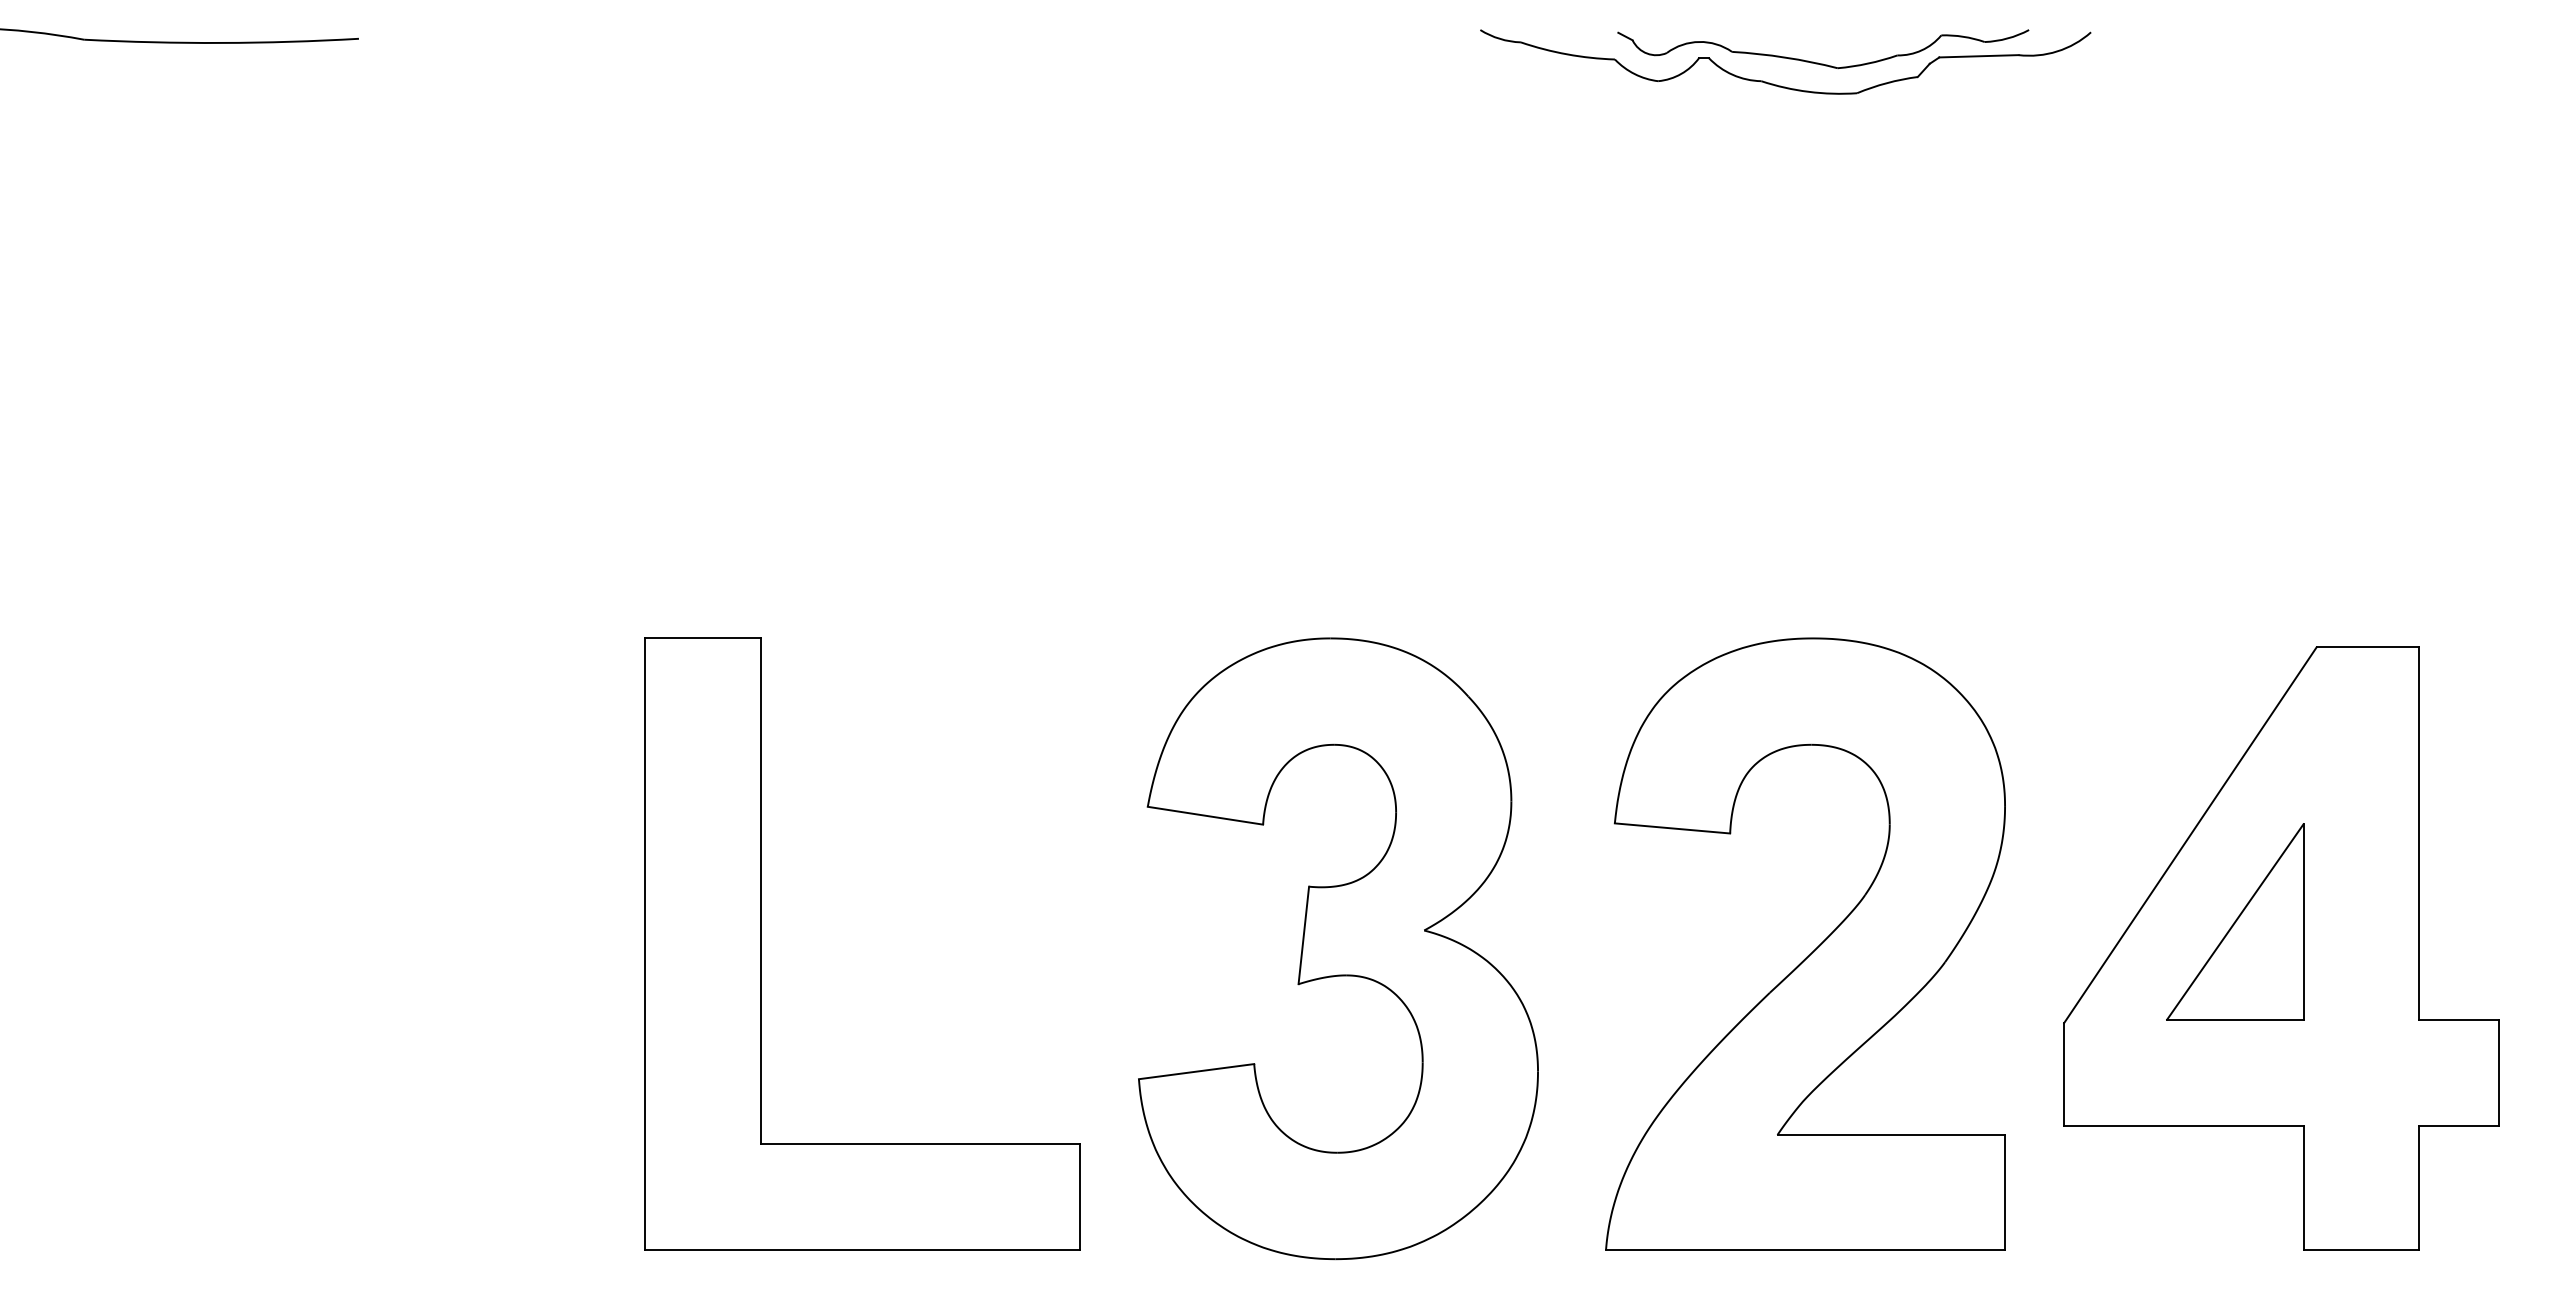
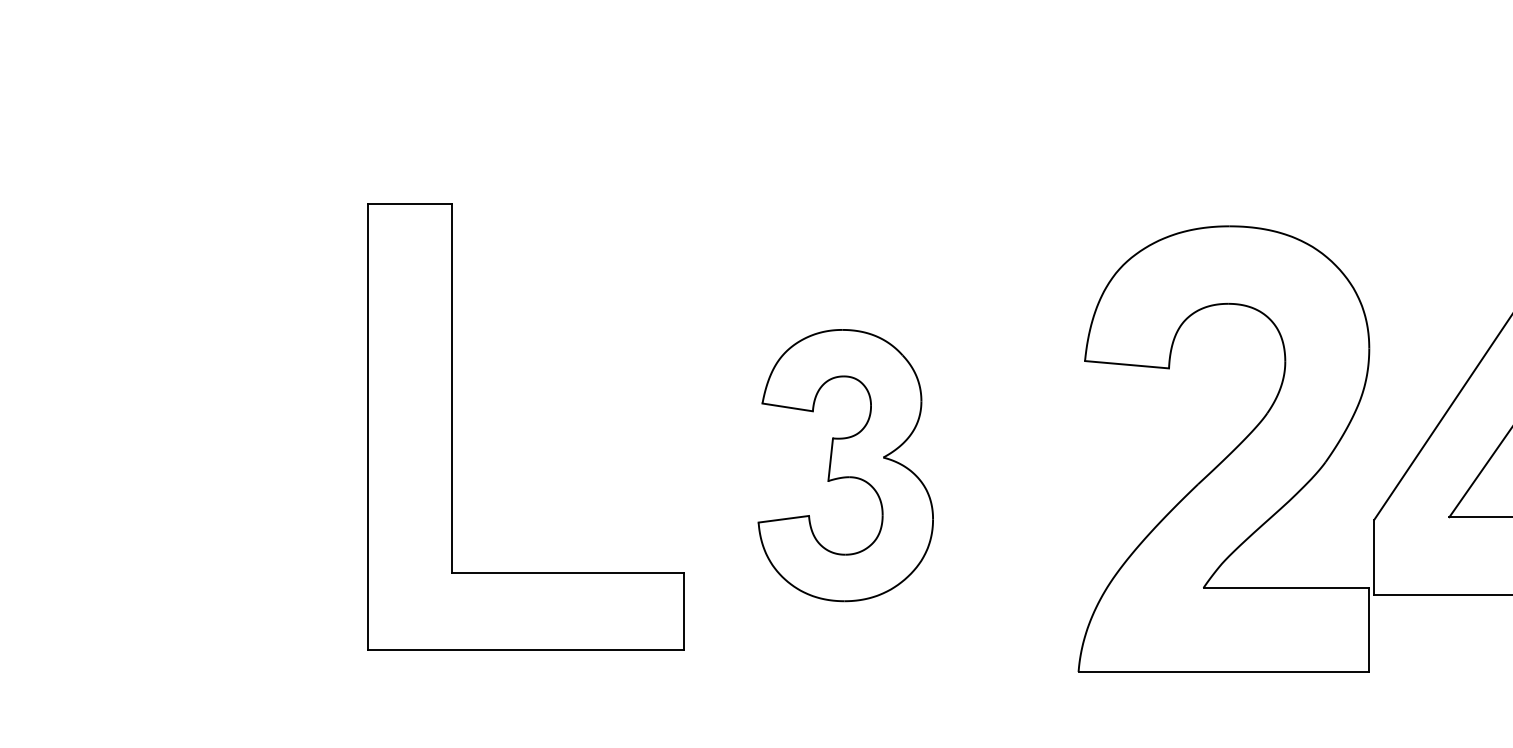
part: (761, 943) -> (452, 426), moved
part: (1338, 948) -> (845, 465), size x0.6
part: (1813, 950) -> (1229, 453), moved

